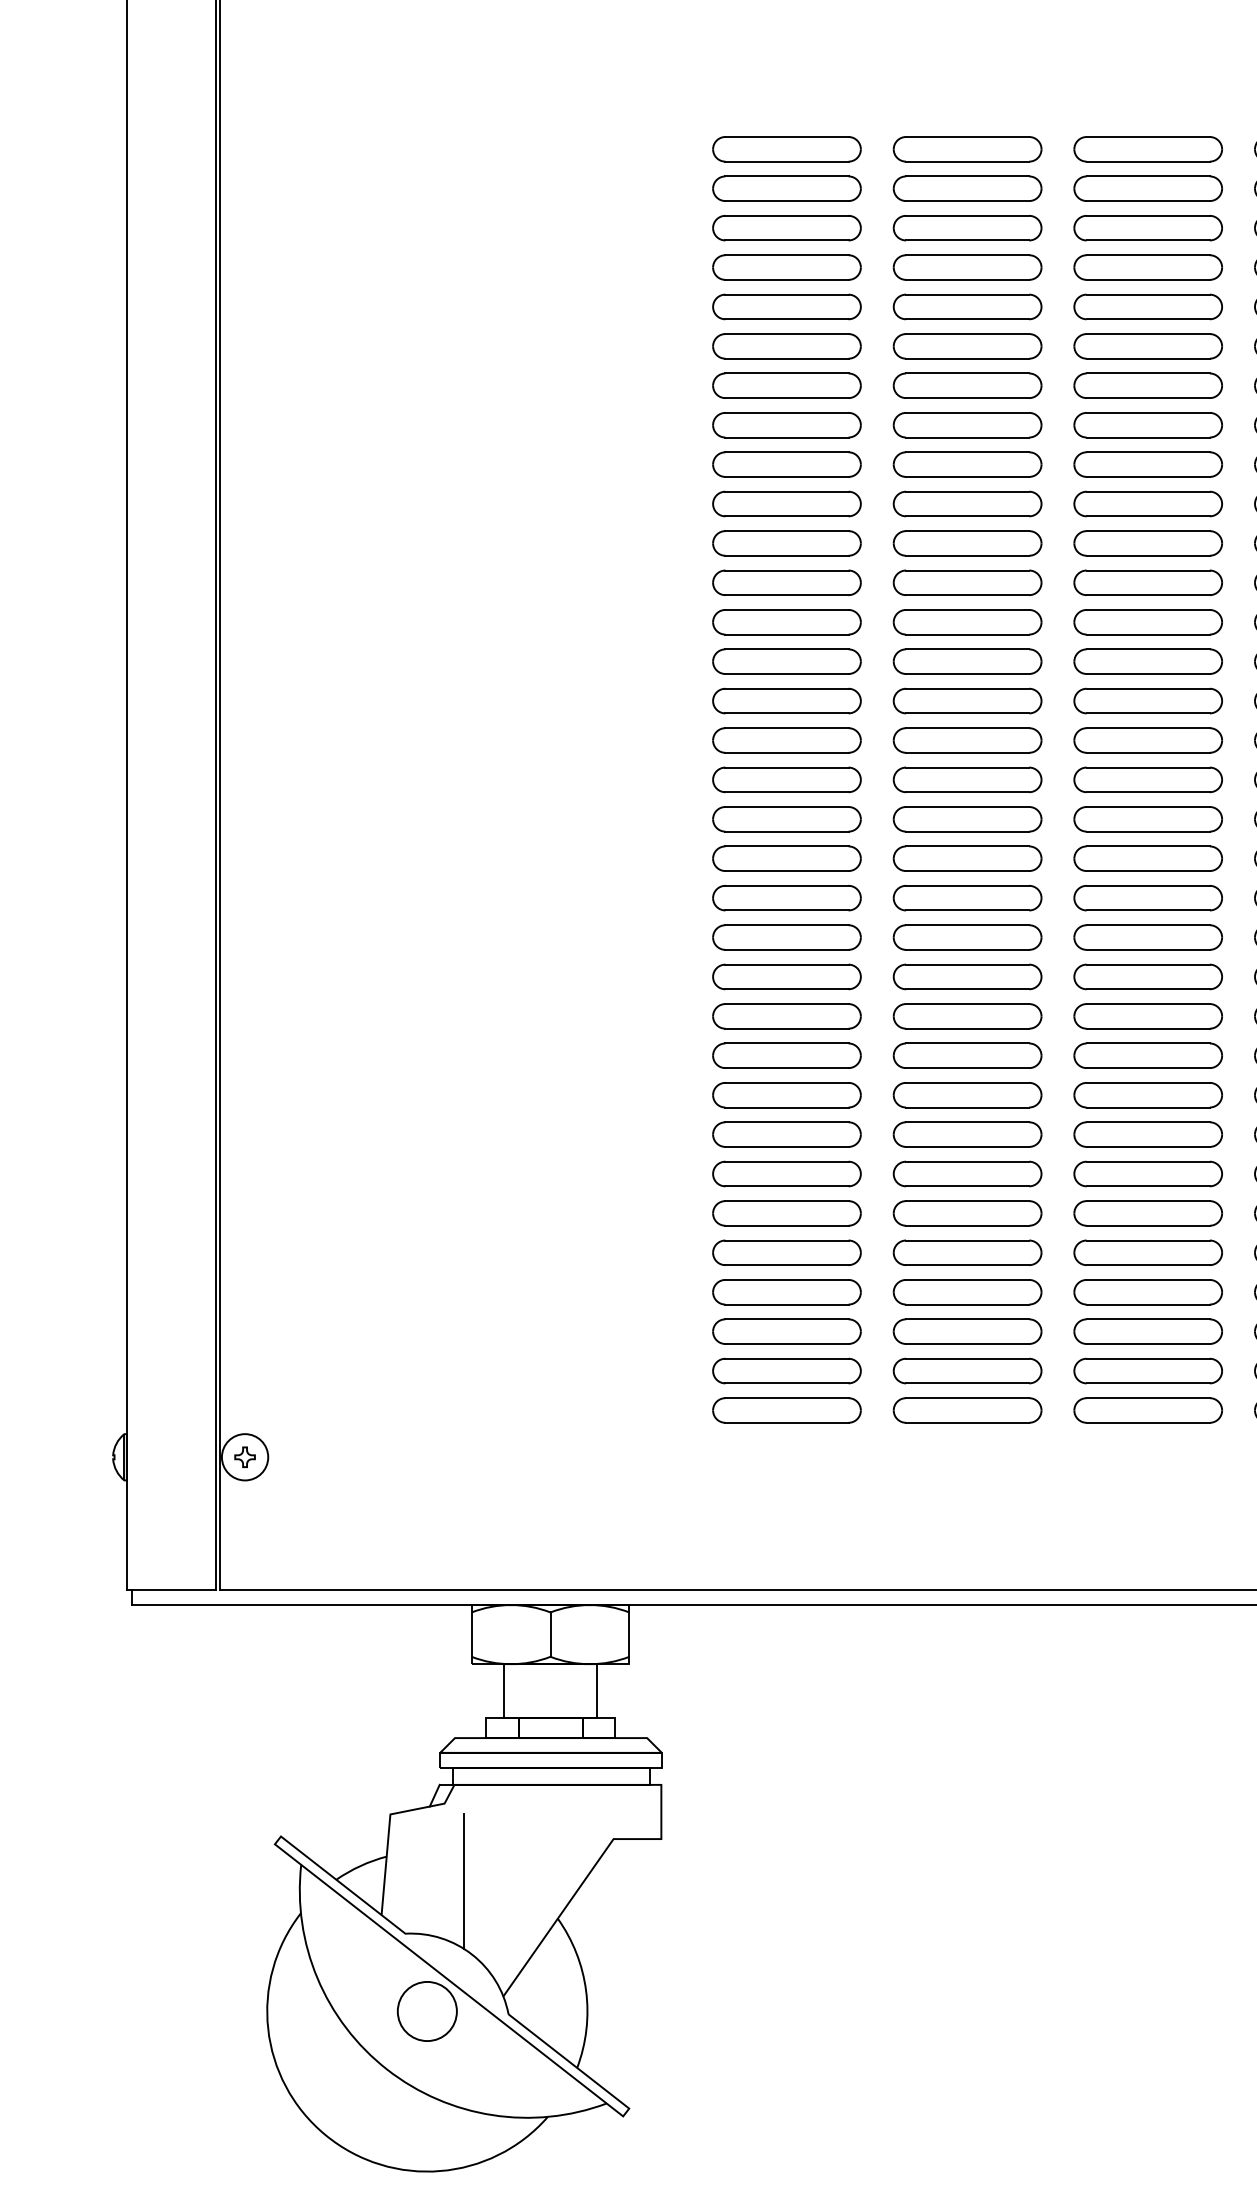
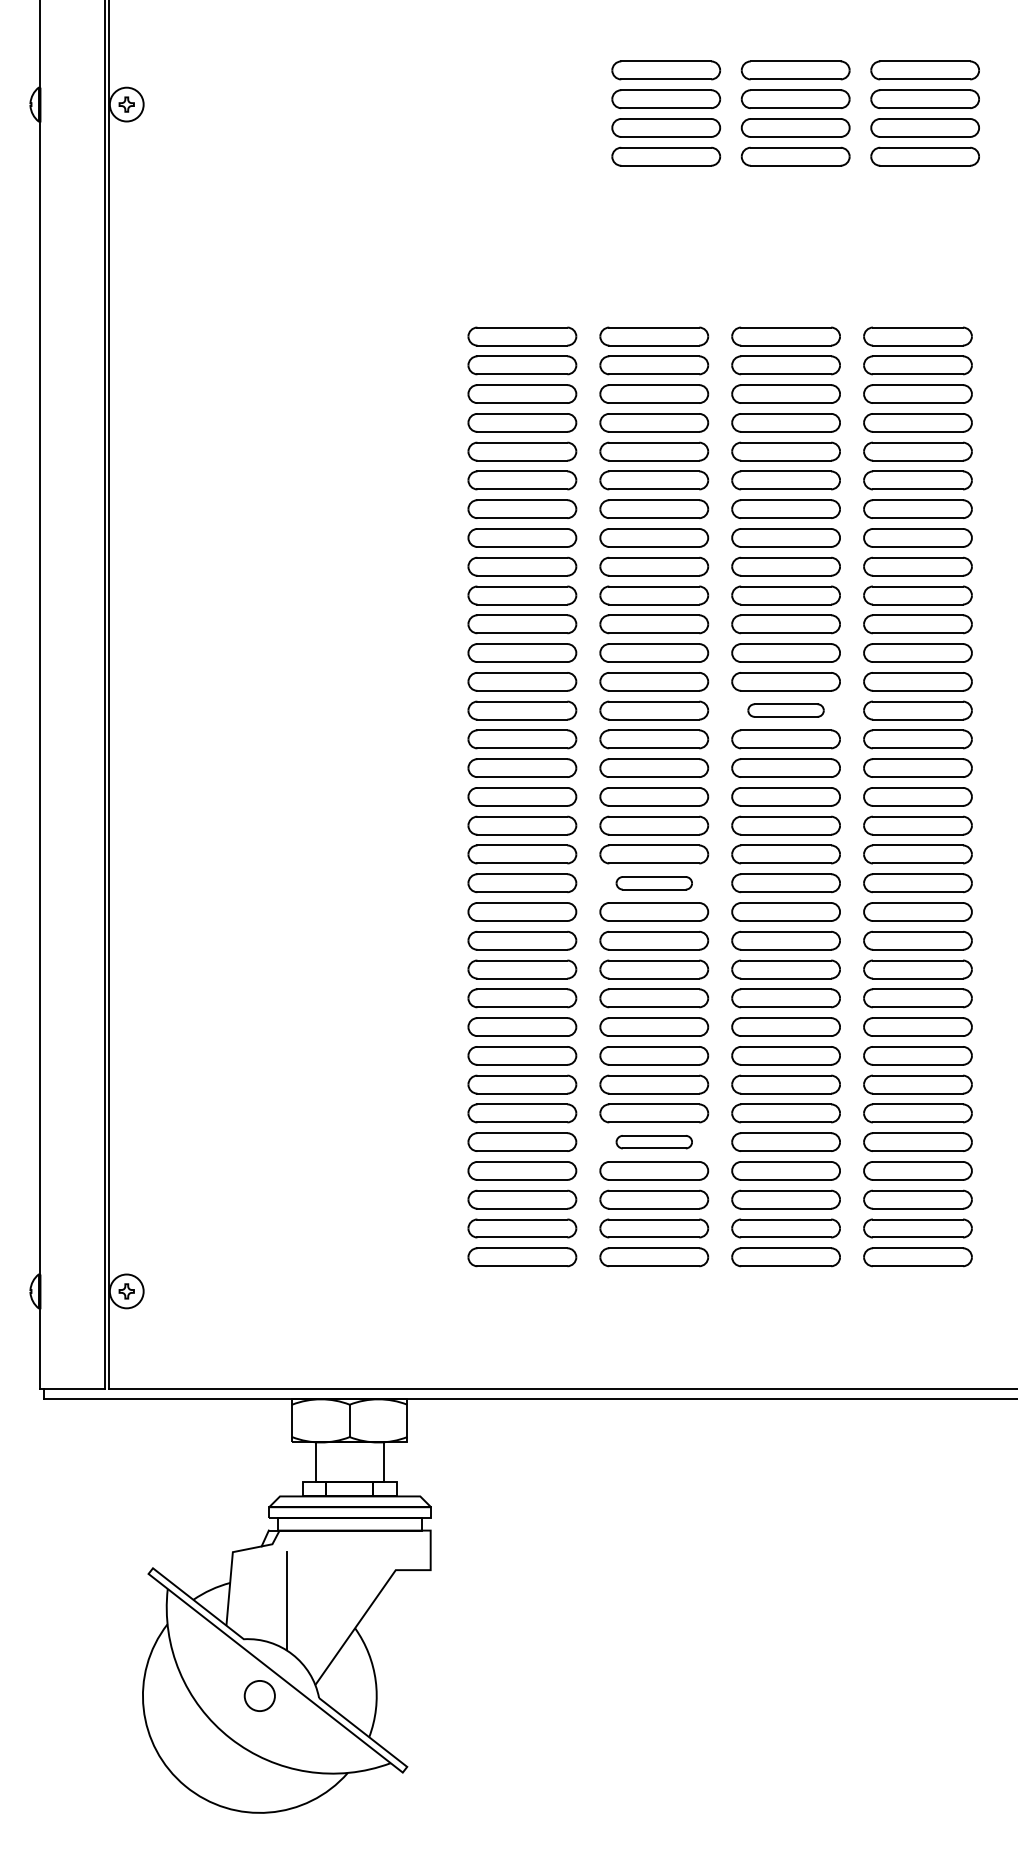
part: (1147, 661) -> (785, 710), size x0.7
part: (967, 898) -> (654, 883), size x0.7
part: (967, 1251) -> (654, 1141), size x0.7
circle: (426, 2010) -> (259, 1695), size x0.7

